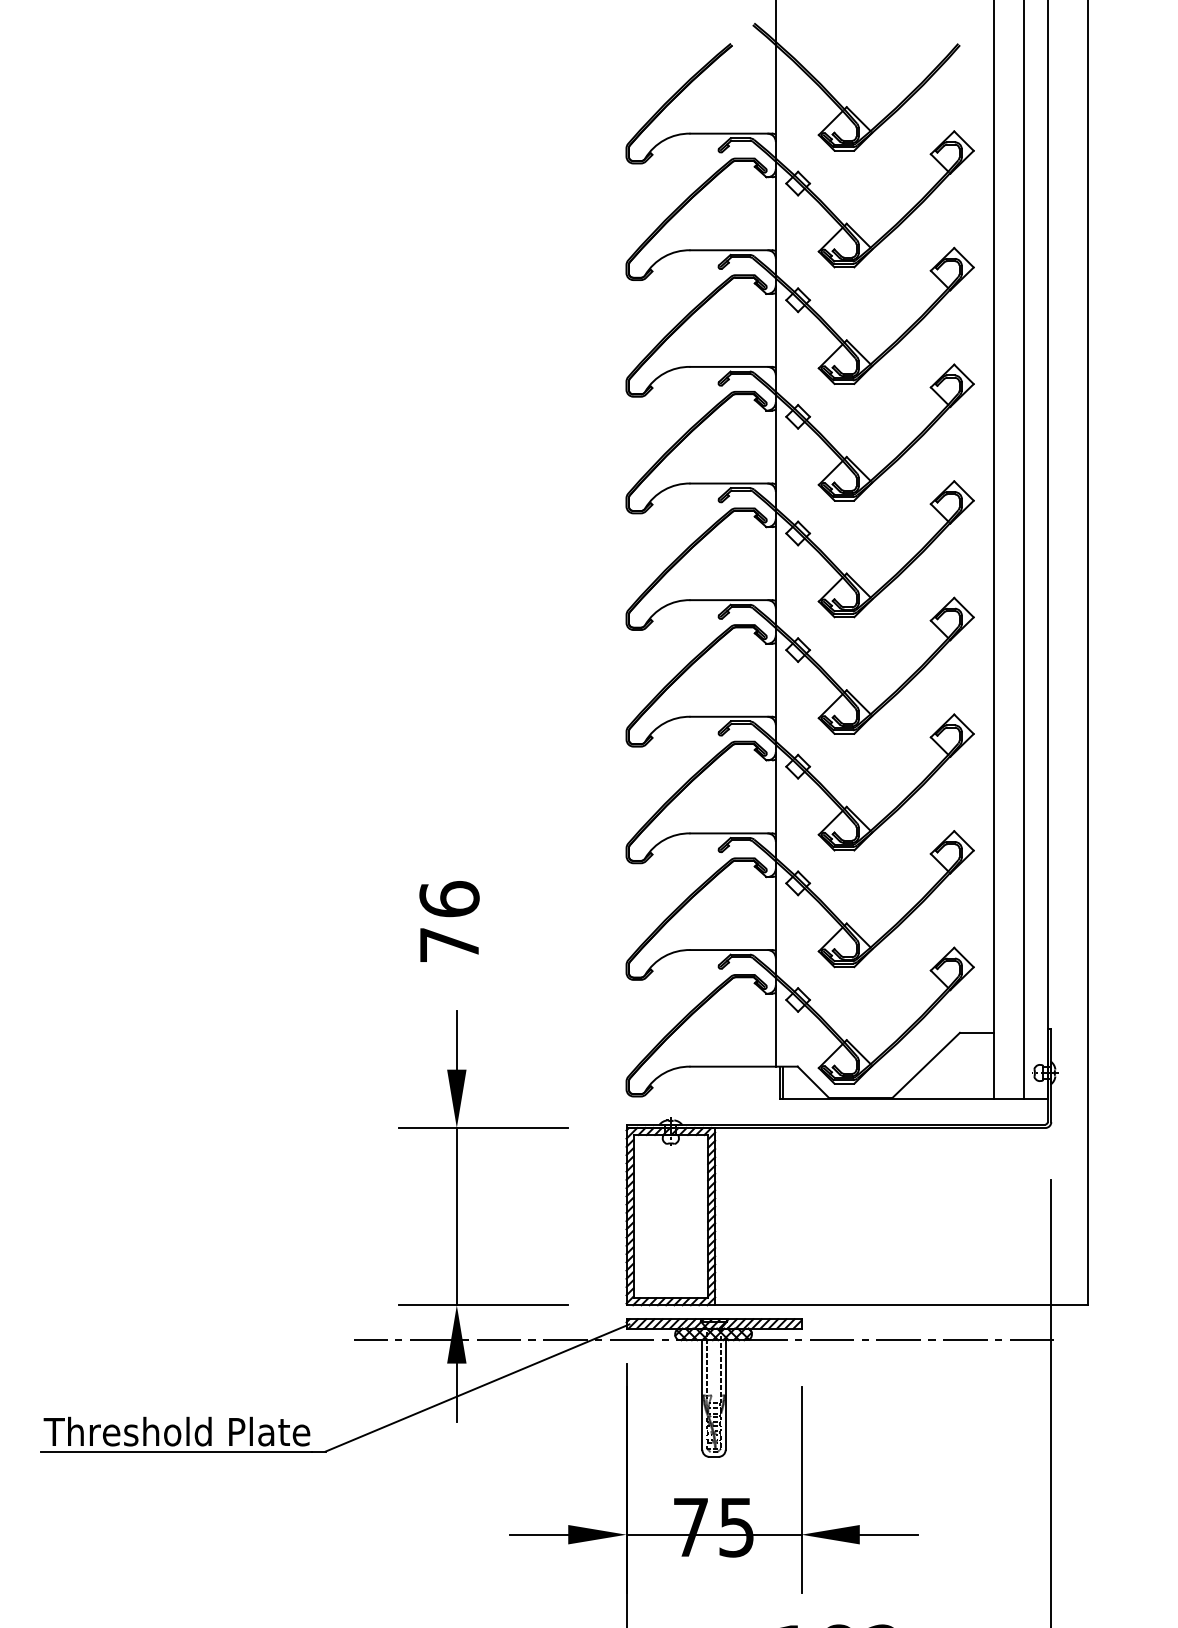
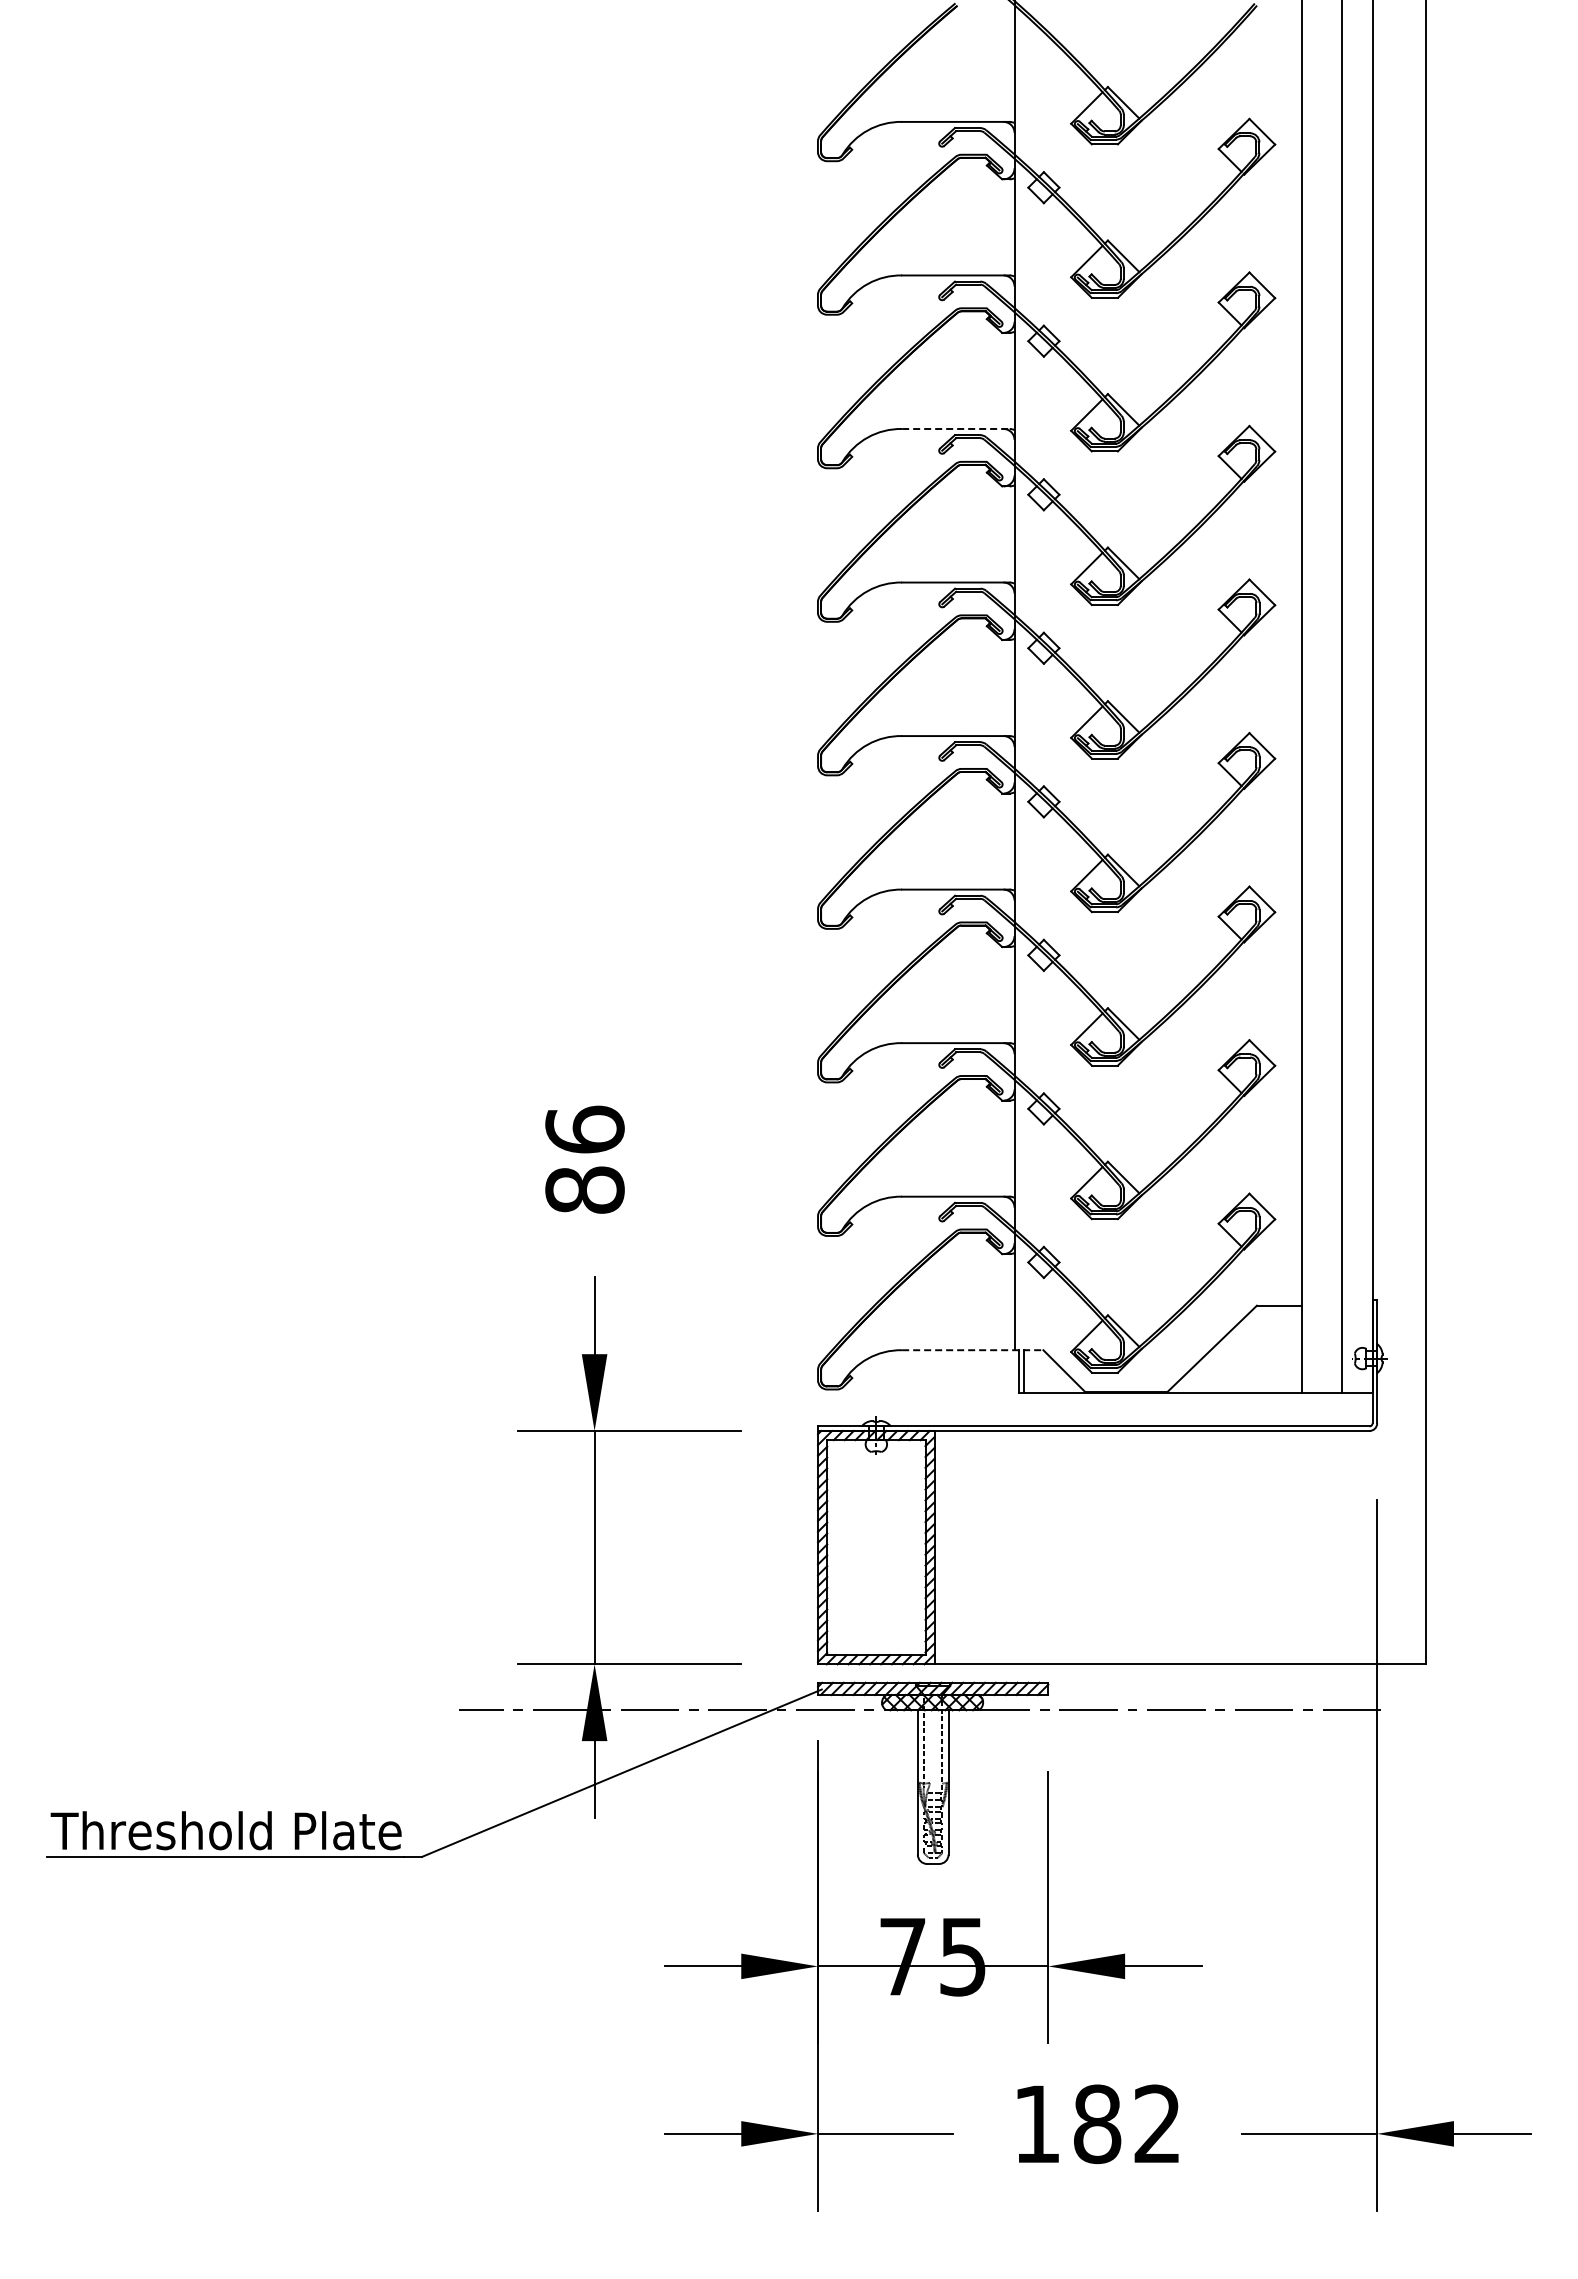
line: (730, 367) -> (955, 429), solid -> dashed
text: (449, 944) -> (584, 1189), 76 -> 86
line: (743, 1066) -> (972, 1350), solid -> dashed

